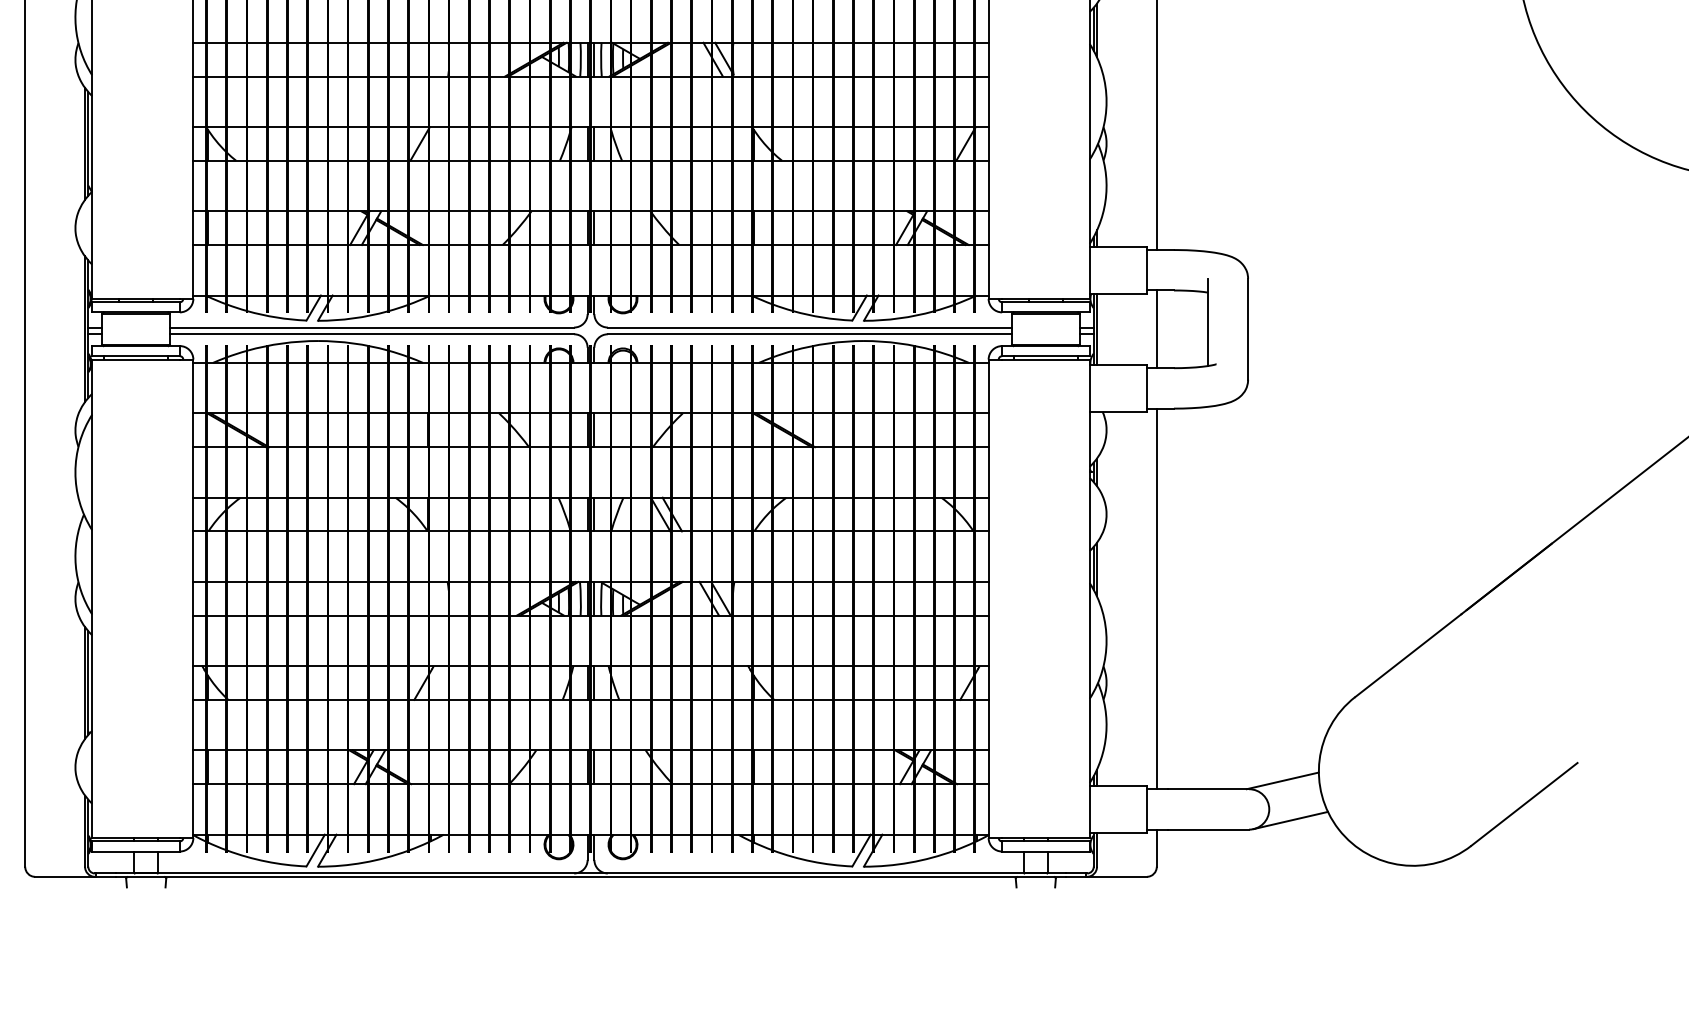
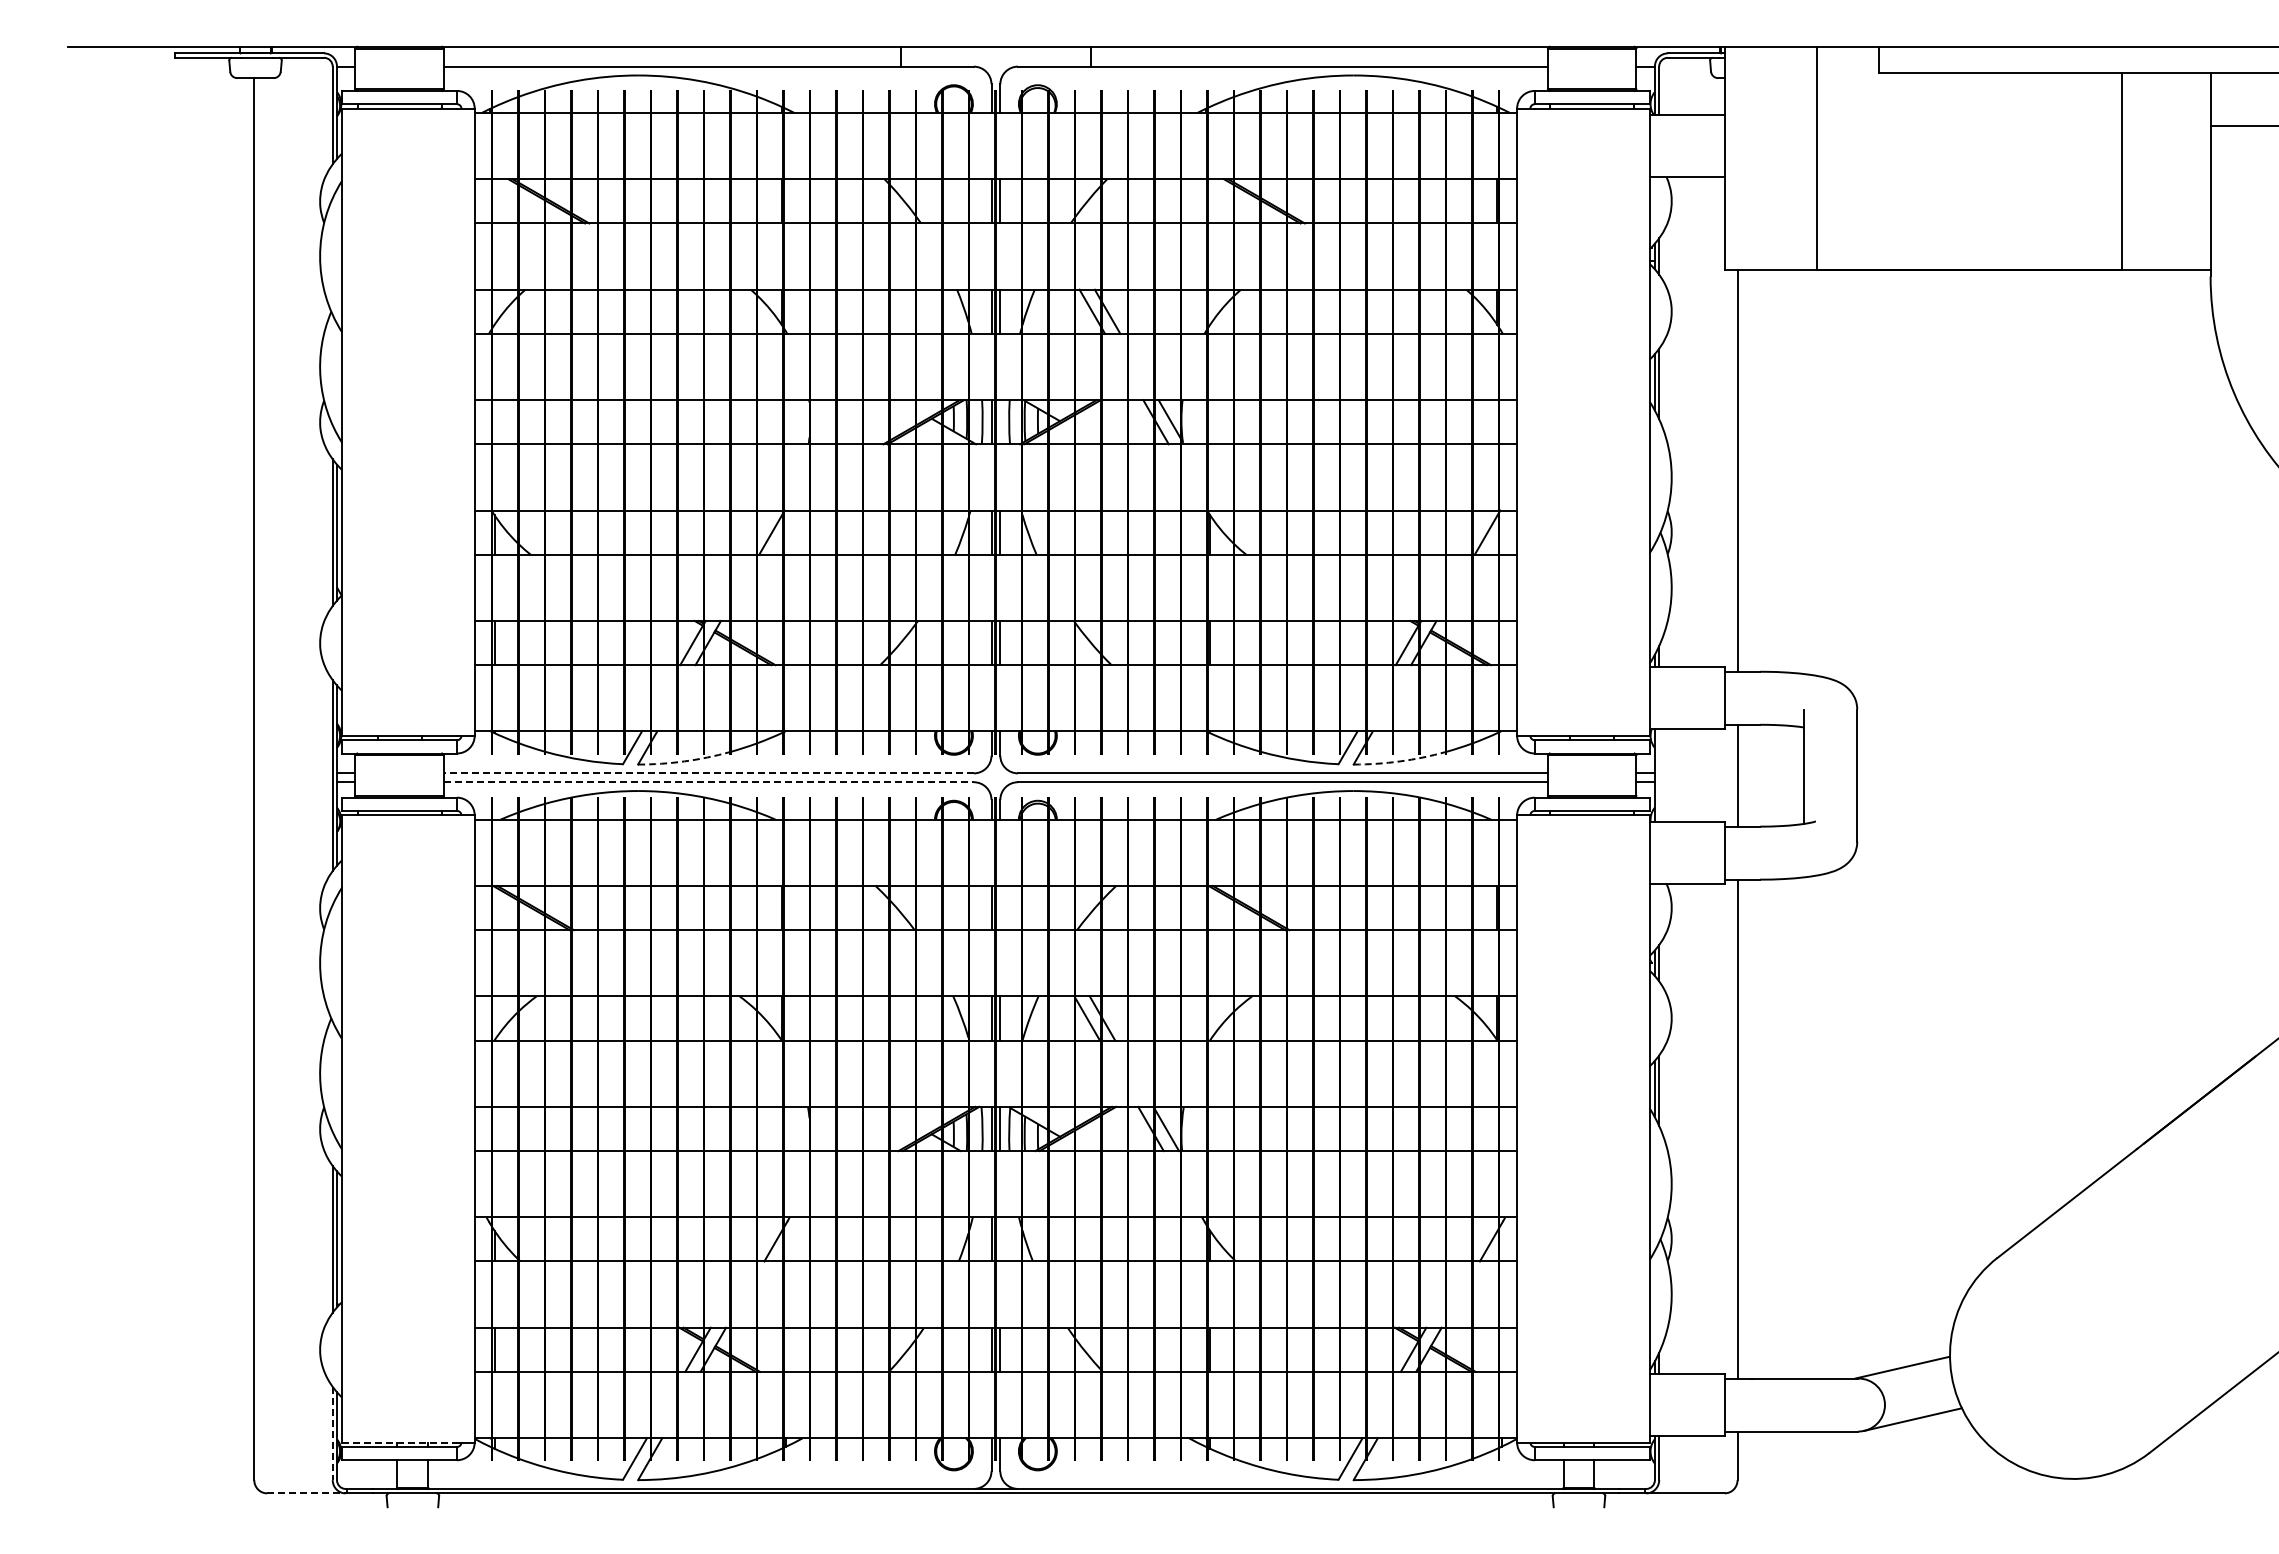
line: (594, 59) -> (1000, 422), removed
arc: (353, 318) -> (684, 761), solid -> dashed
arc: (899, 318) -> (1400, 761), solid -> dashed
line: (371, 327) -> (708, 773), solid -> dashed
line: (1097, 329) -> (1659, 775), removed
line: (372, 334) -> (709, 782), solid -> dashed
line: (594, 430) -> (1000, 908), removed
line: (594, 683) -> (1000, 1239), removed
line: (84, 831) -> (332, 1433), solid -> dashed
line: (136, 838) -> (400, 1442), solid -> dashed
line: (65, 876) -> (306, 1493), solid -> dashed

